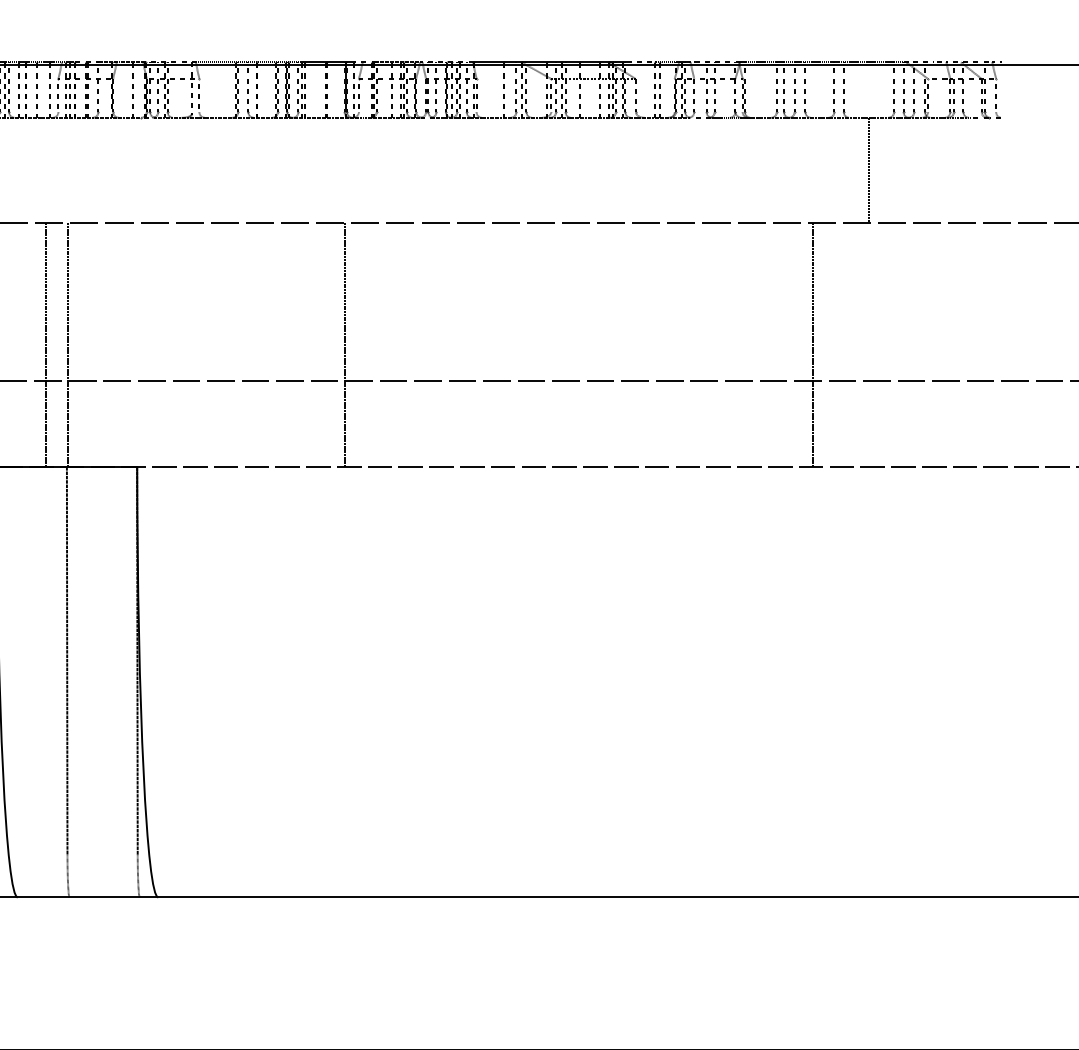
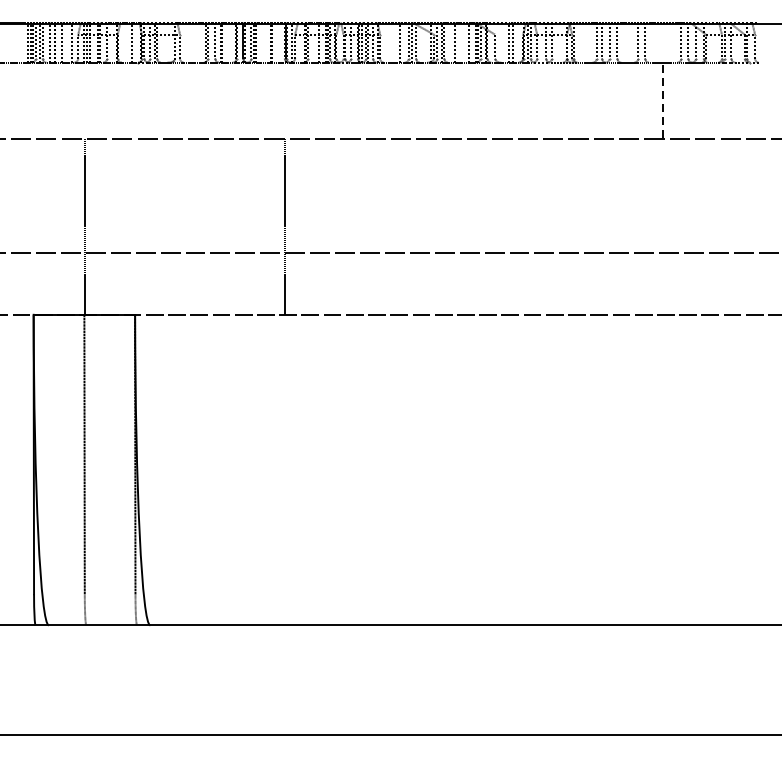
line: (46, 344) -> (69, 226), removed
line: (812, 344) -> (622, 226), removed

